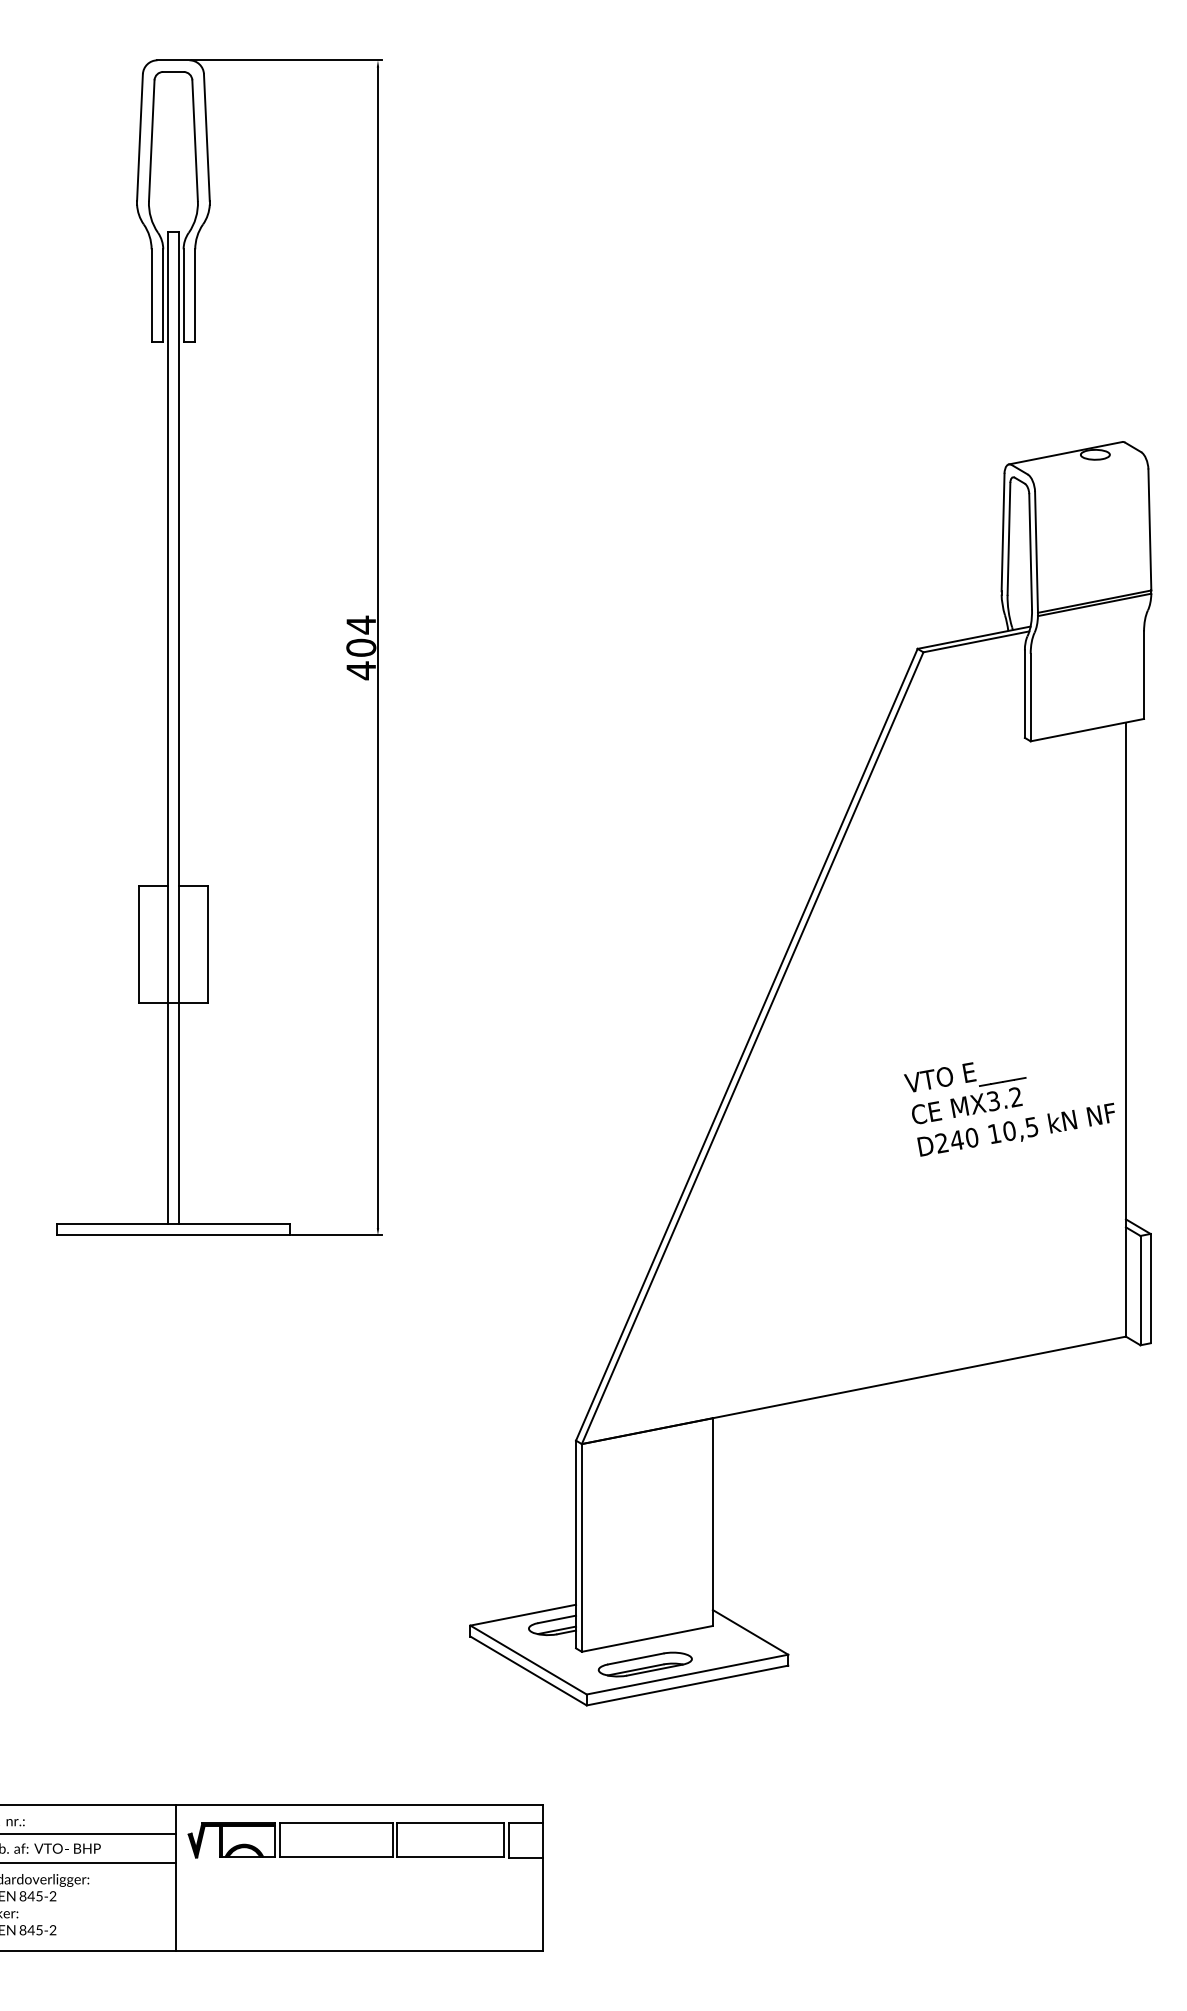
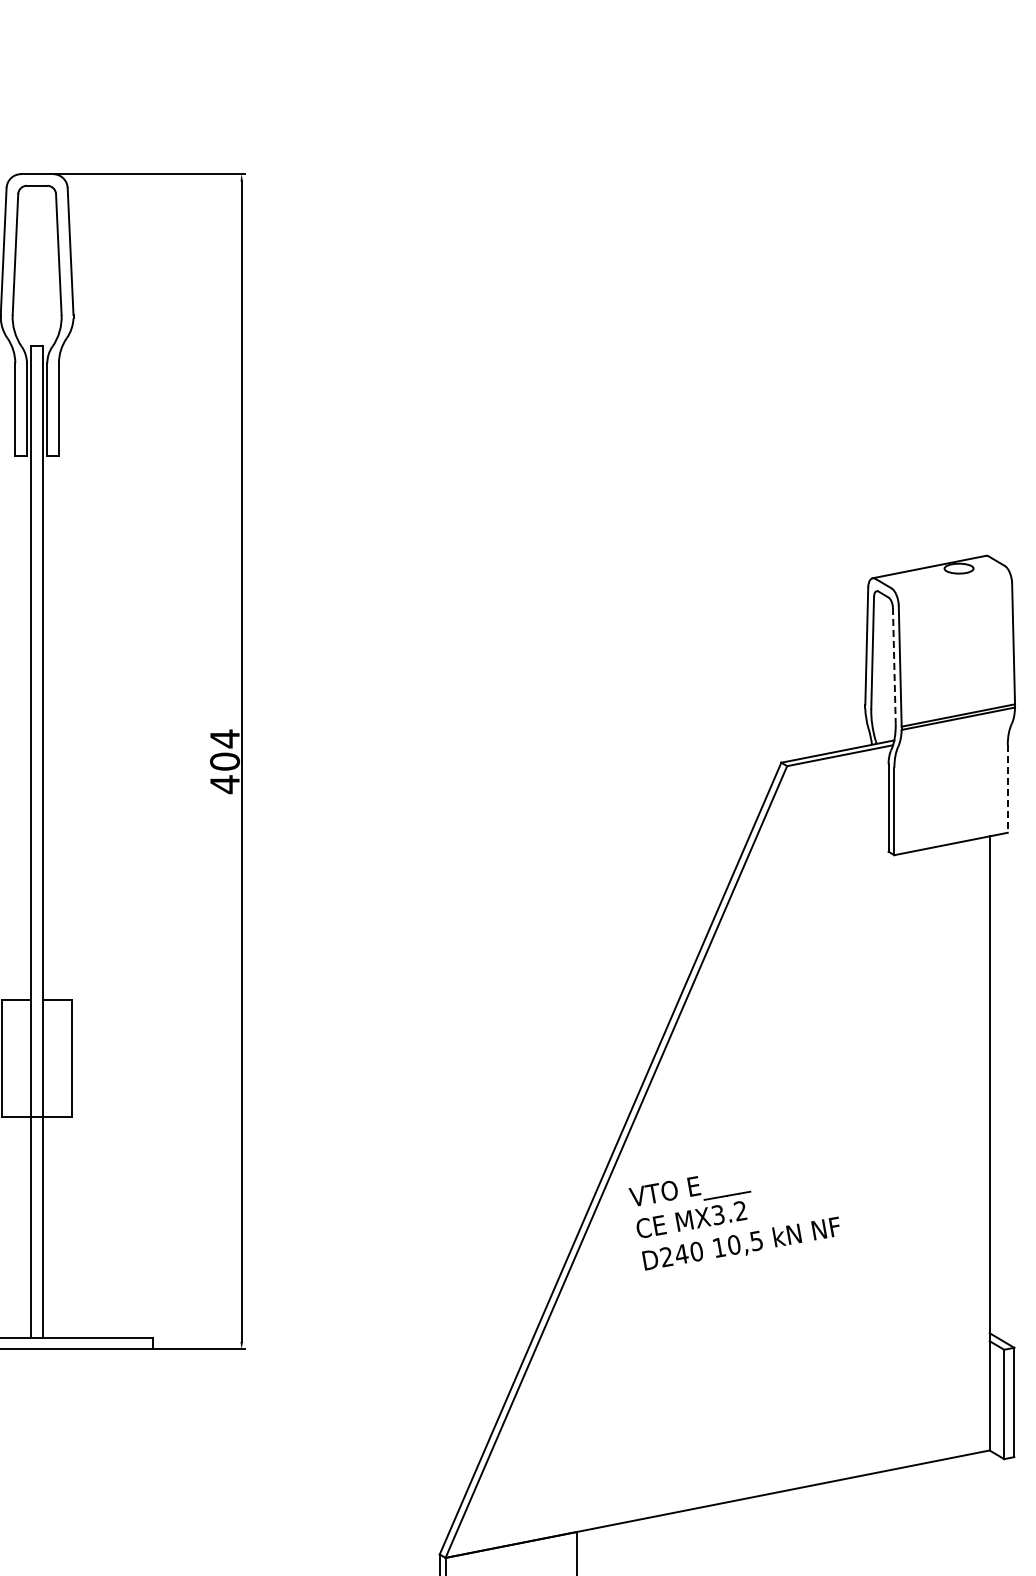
line: (1030, 551) -> (894, 665), solid -> dashed
line: (1144, 675) -> (1008, 789), solid -> dashed
text: (1009, 1109) -> (734, 1223), moved

